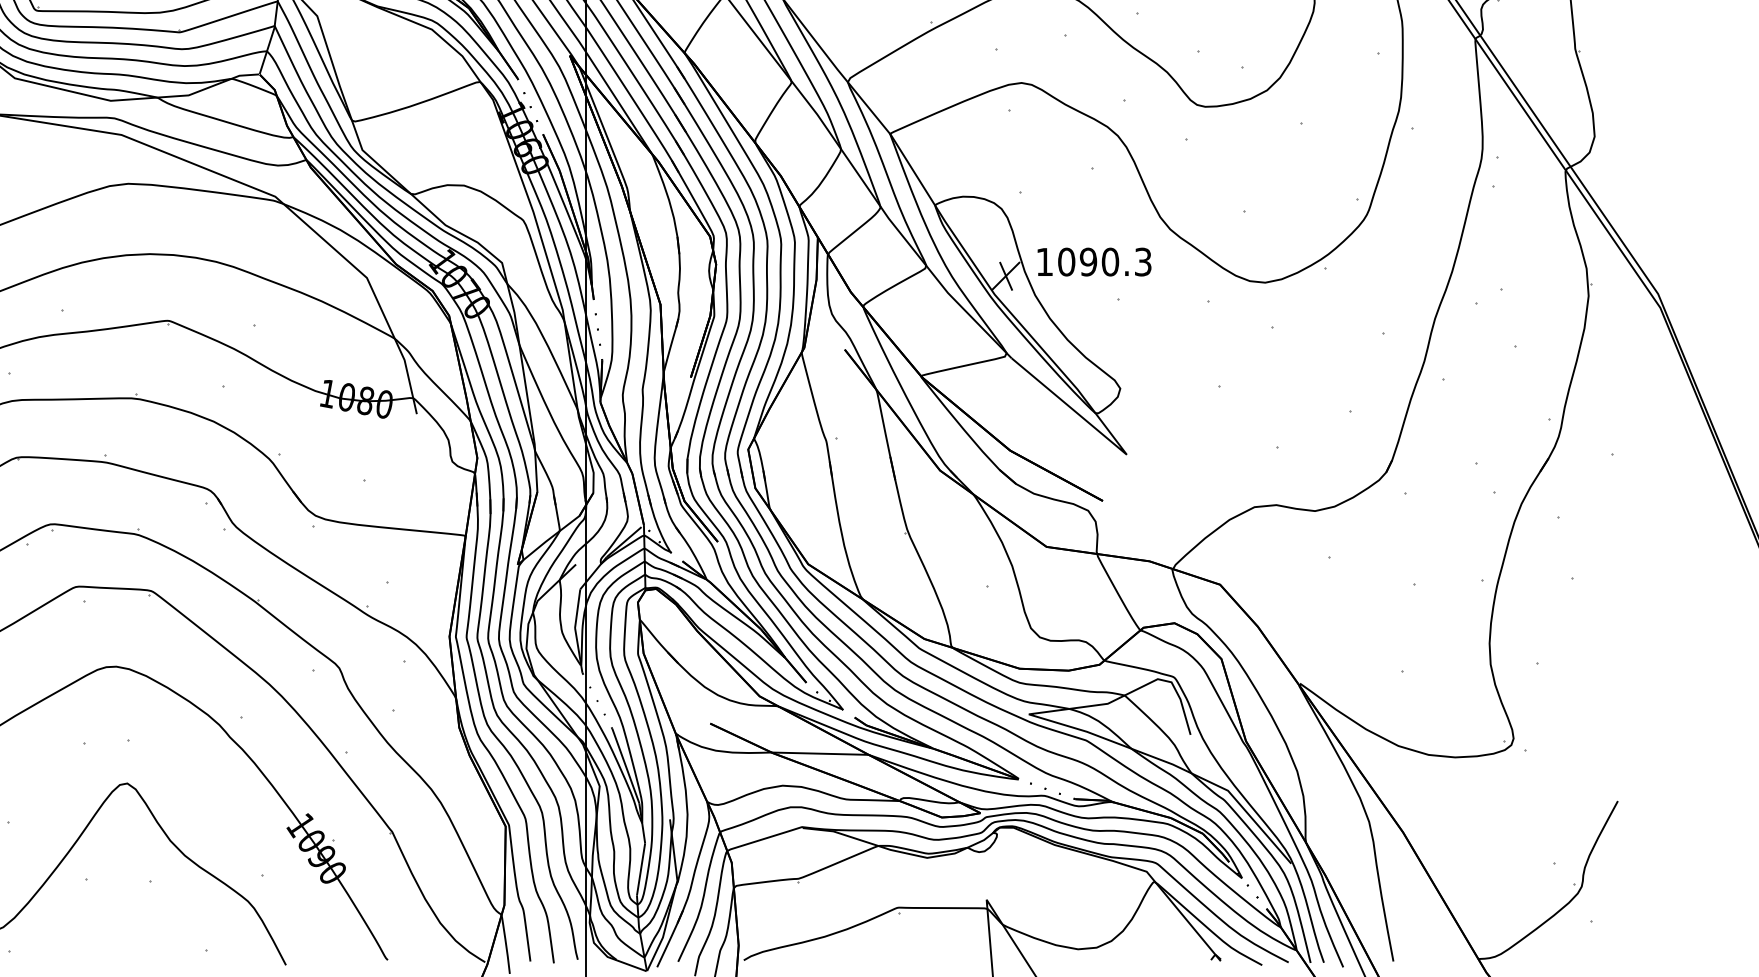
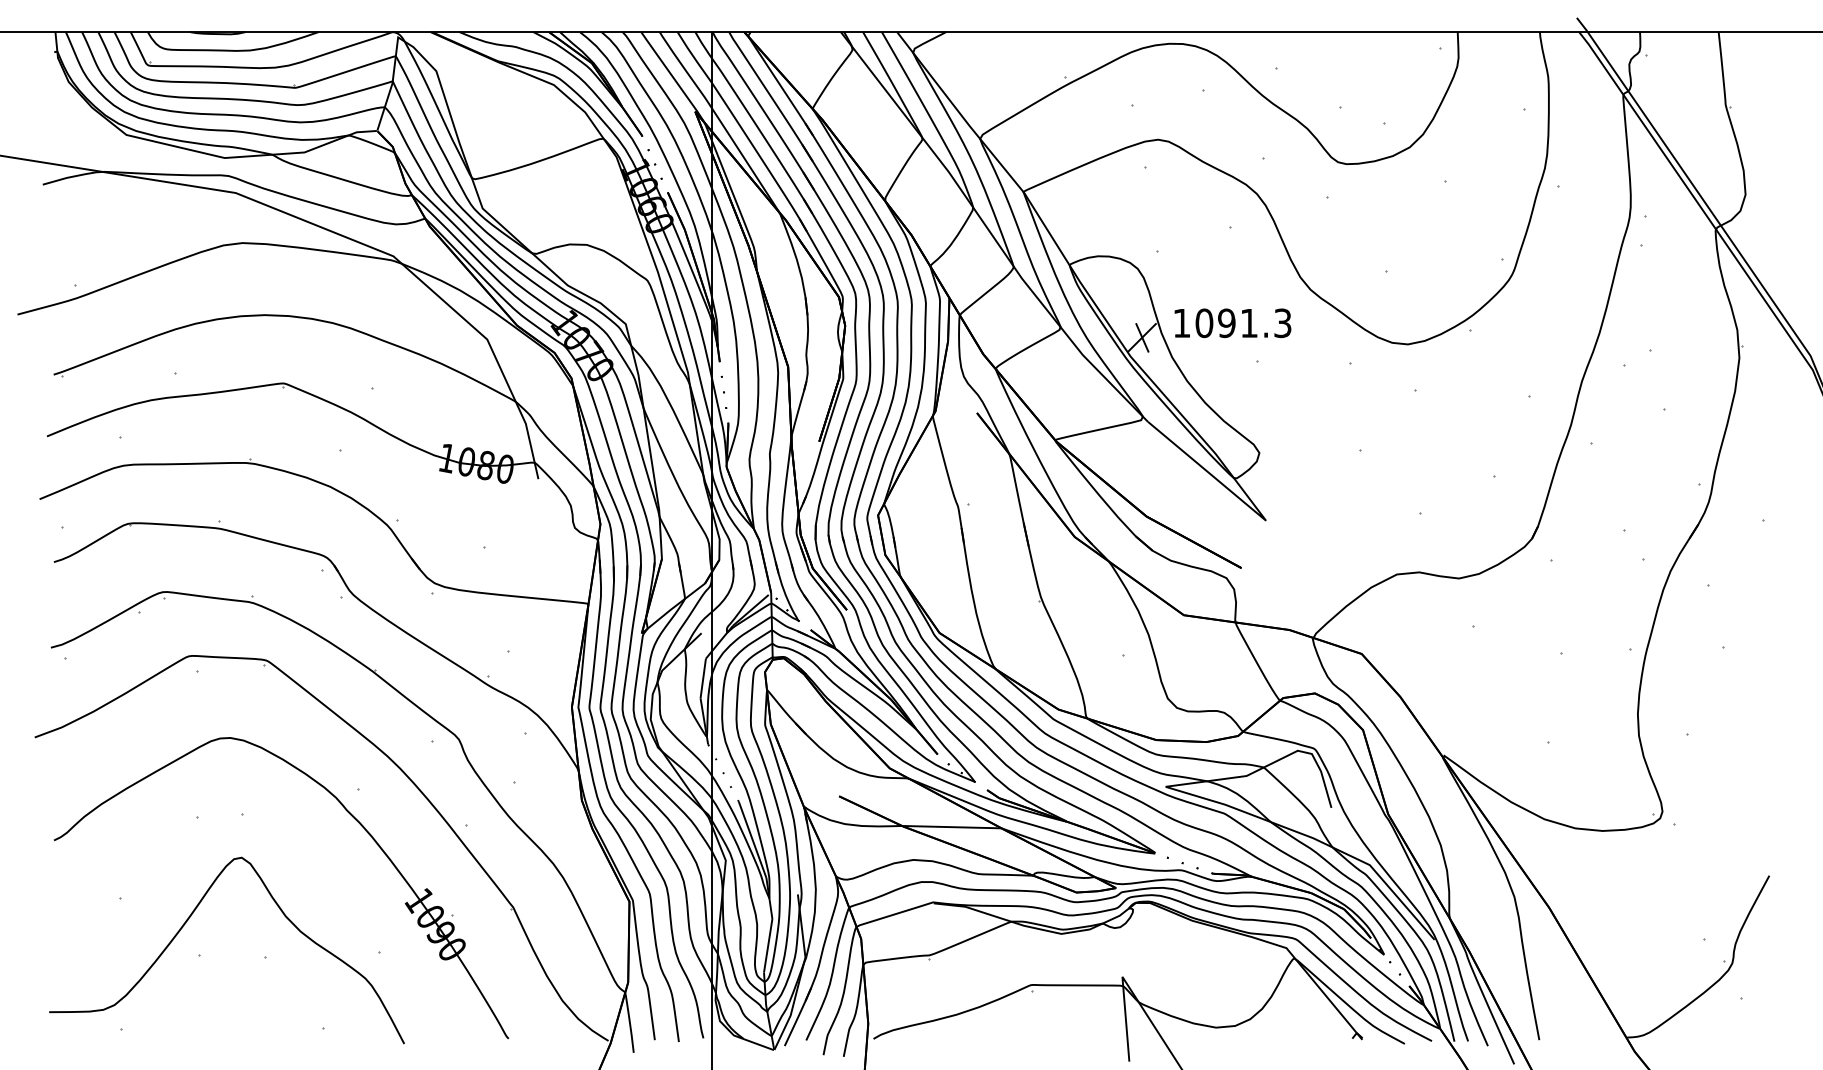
text: (1110, 262) -> (1249, 323), 1090.3 -> 1091.3

